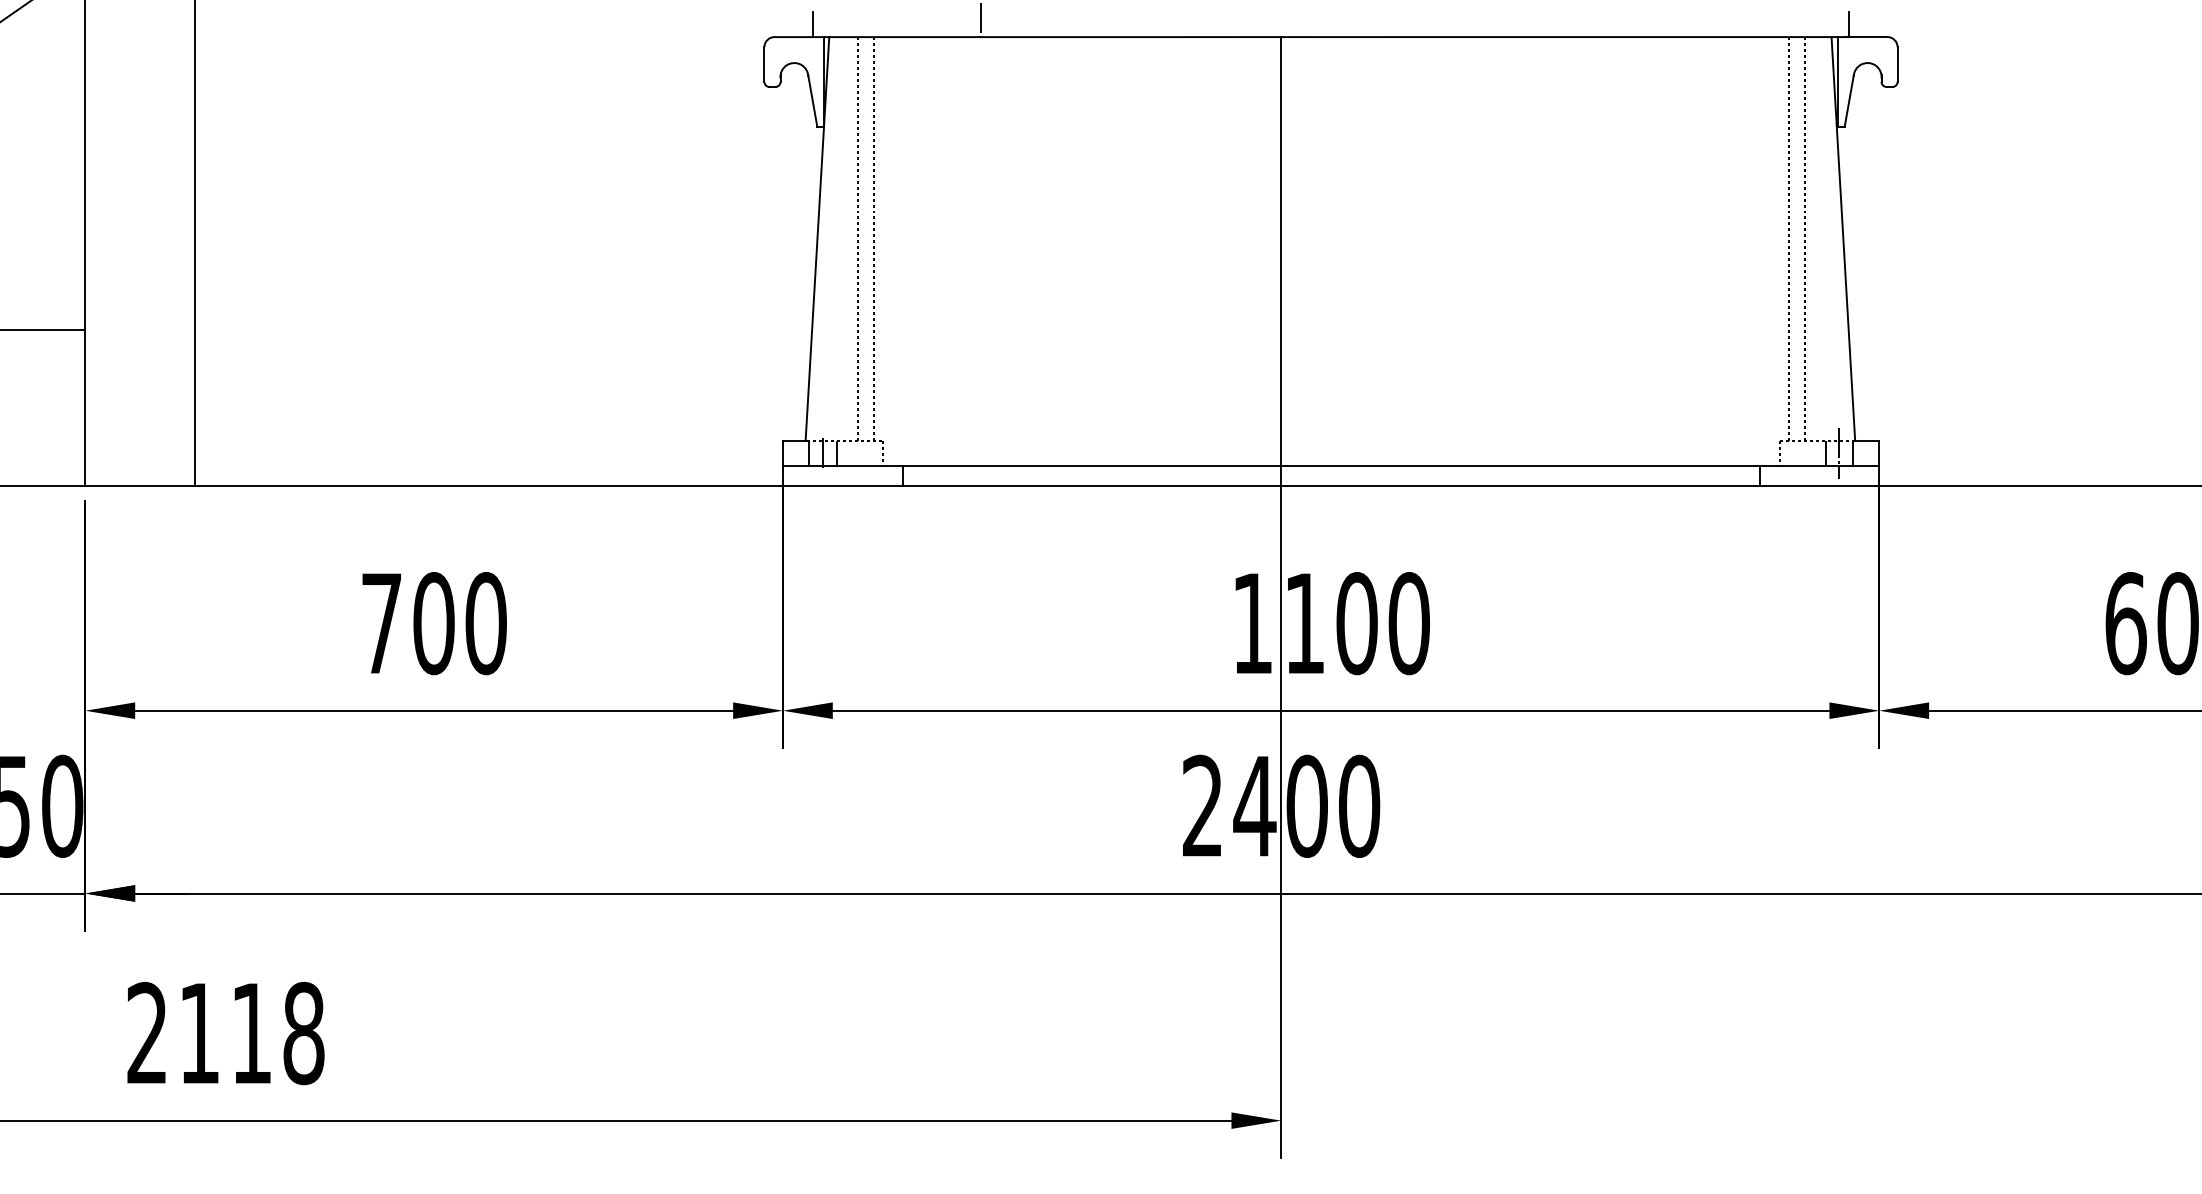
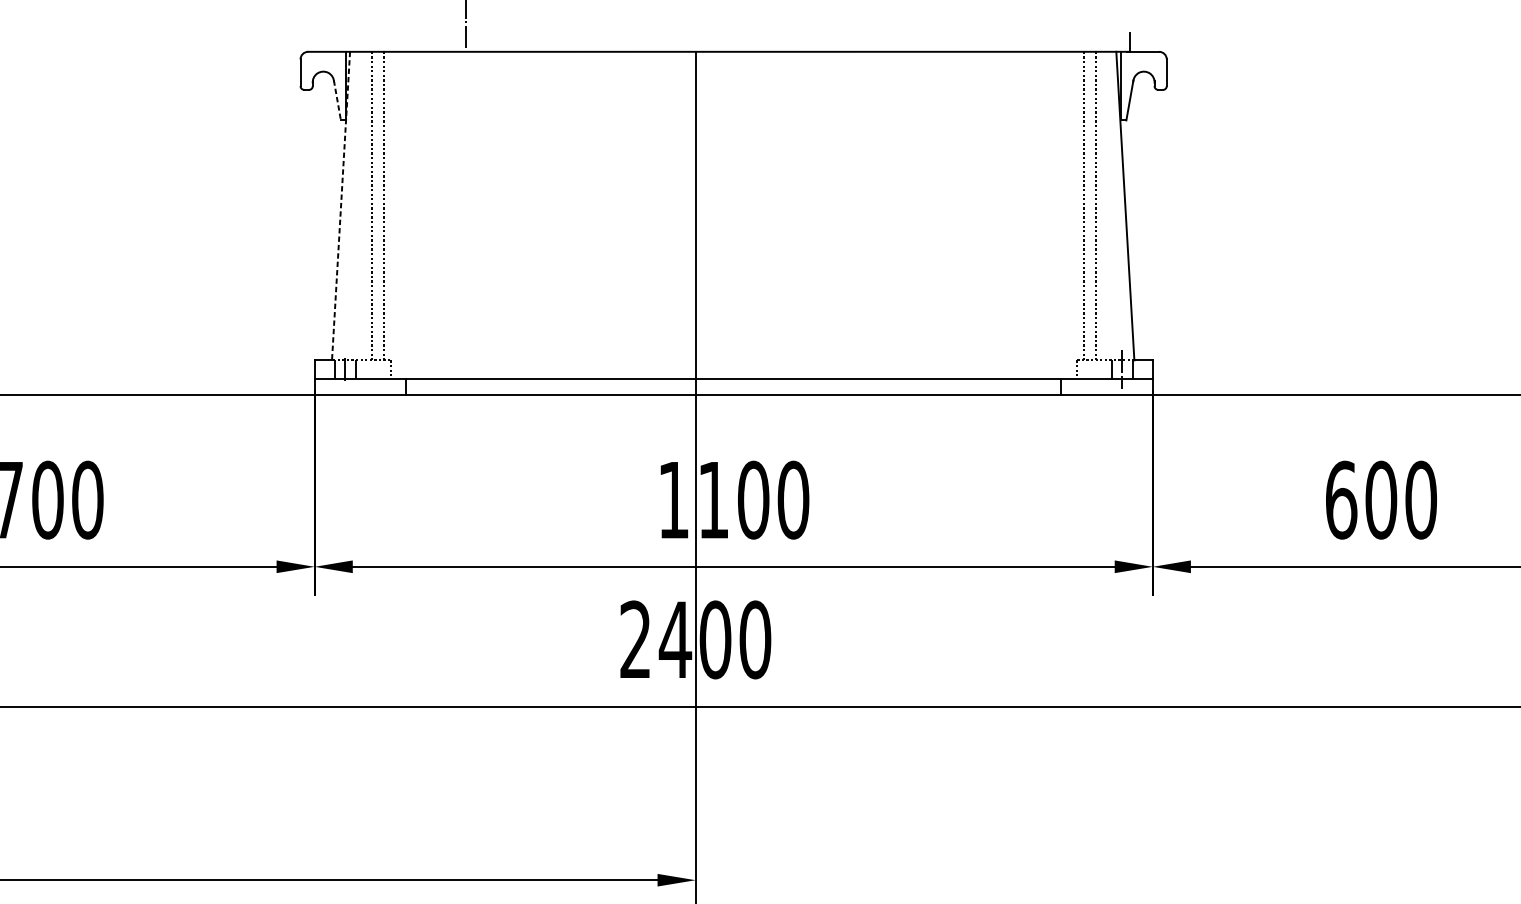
line: (812, 24) -> (337, 42), removed
line: (812, 100) -> (337, 100), solid -> dashed
line: (817, 239) -> (341, 206), solid -> dashed

